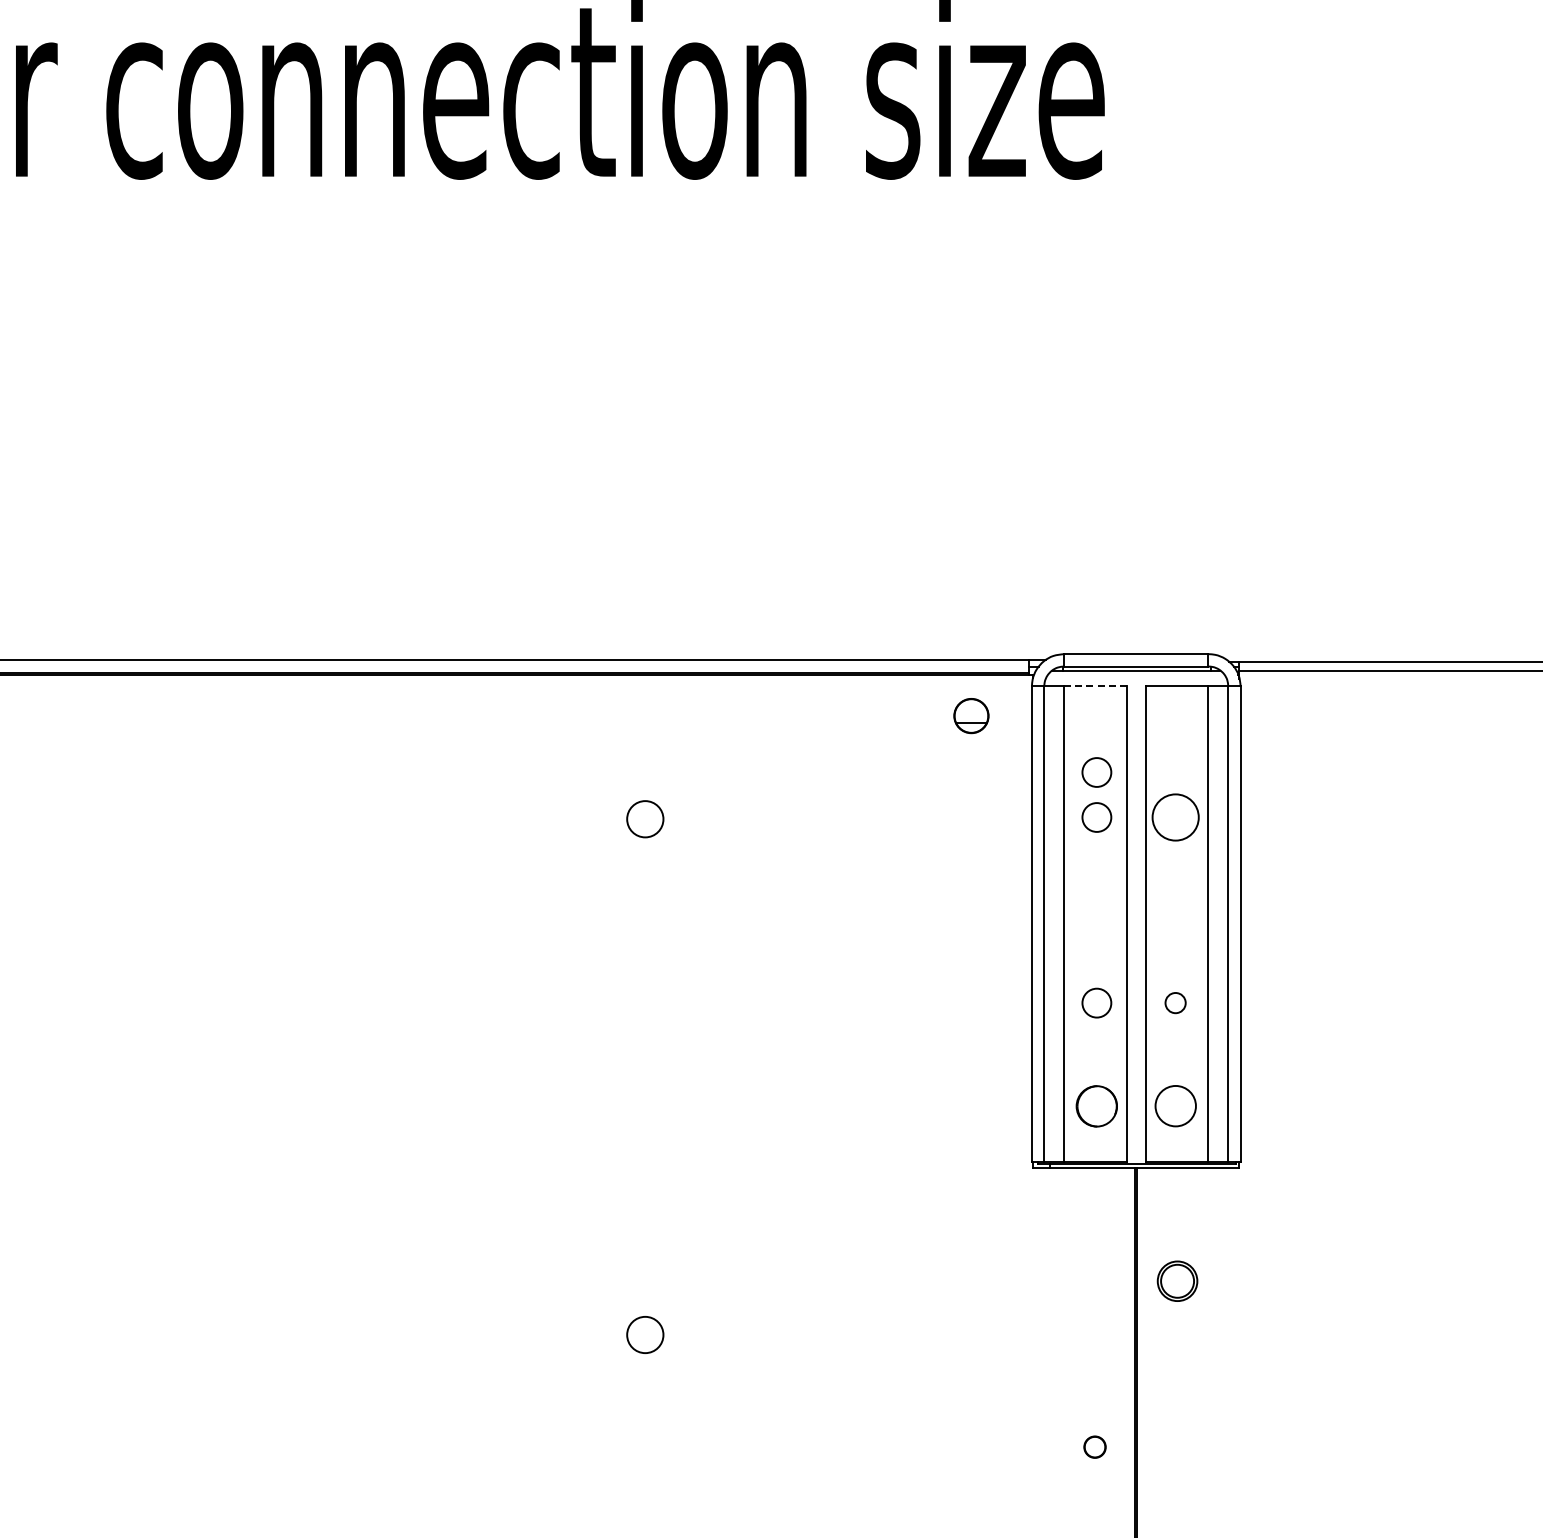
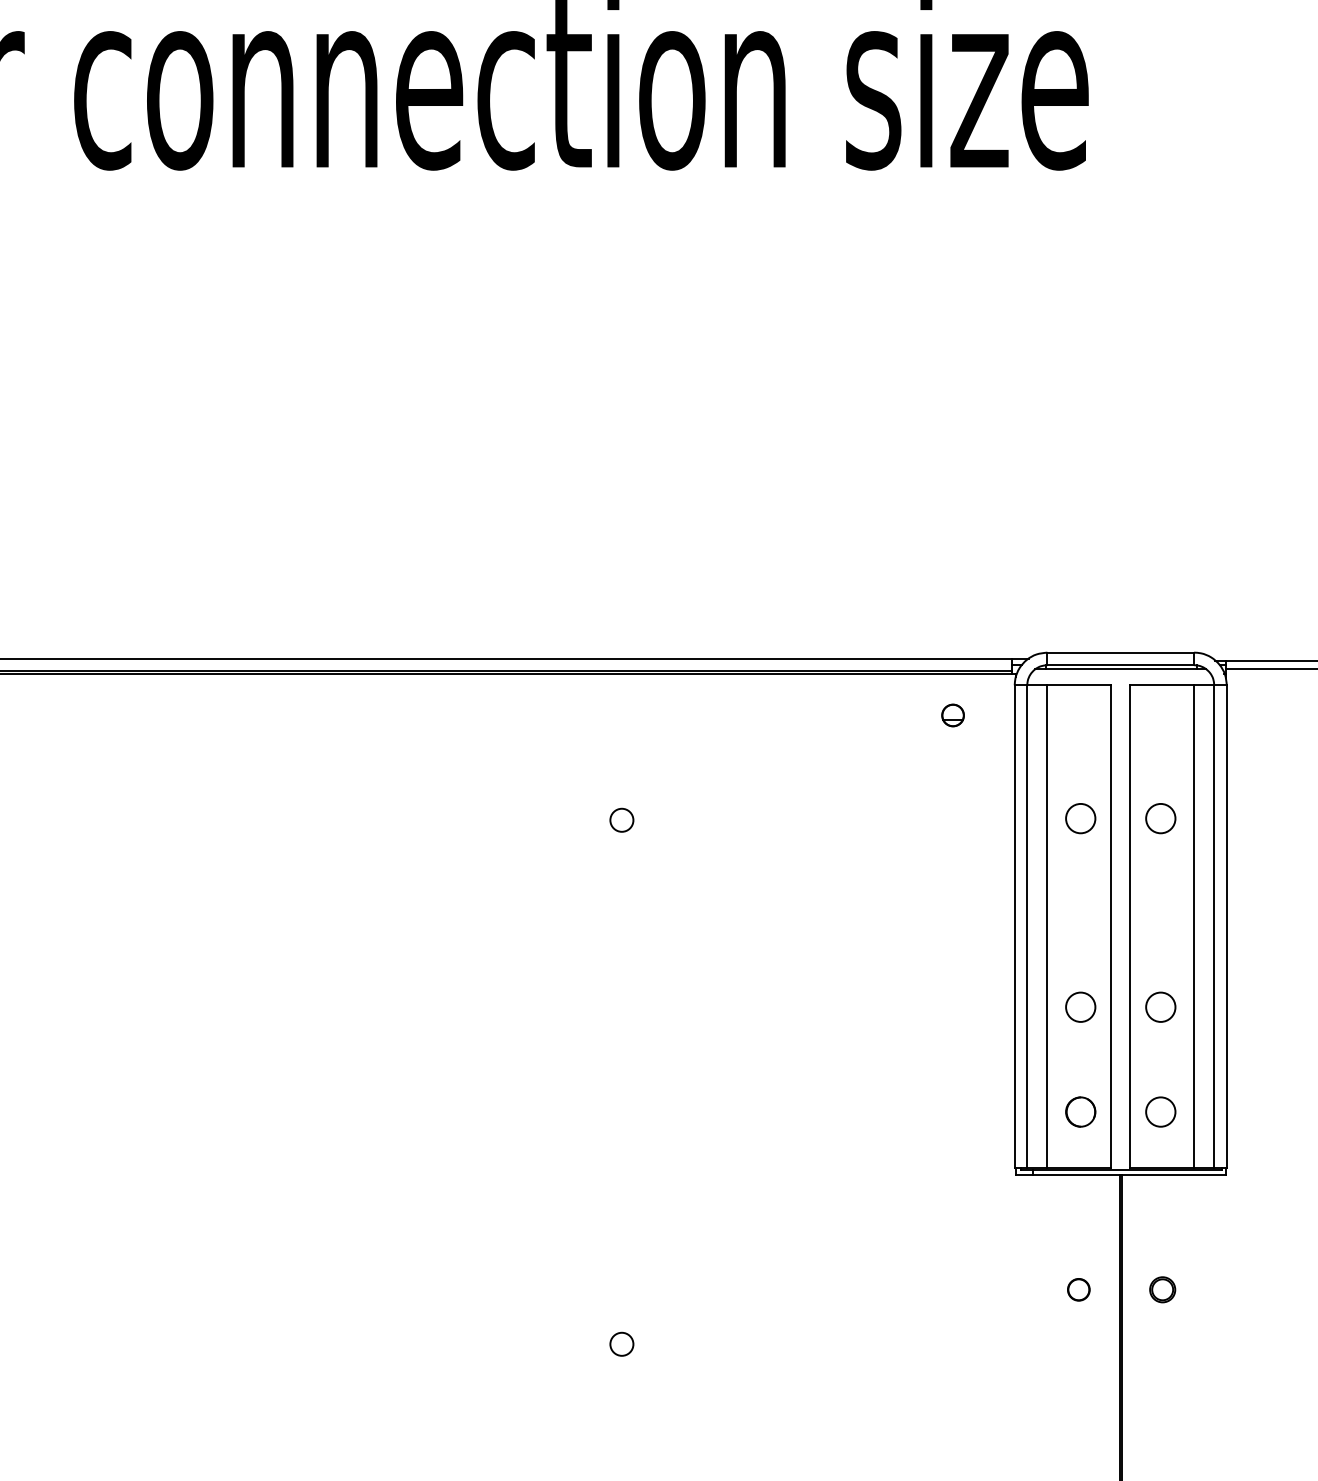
line: (1094, 686) -> (1078, 685), dashed -> solid
part: (970, 715) -> (952, 714), size x0.62
circle: (1096, 772) -> (1080, 772), removed
circle: (1175, 817) -> (1160, 818), size x0.62
circle: (645, 818) -> (622, 819), size x0.62
circle: (1175, 1002) -> (1160, 1006), size x1.43
part: (1096, 1105) -> (1080, 1111), size x0.71
circle: (1175, 1106) -> (1160, 1112), size x0.71
part: (1177, 1280) -> (1162, 1289), size x0.62
circle: (645, 1334) -> (622, 1344), size x0.62
circle: (1094, 1446) -> (1078, 1289), moved

